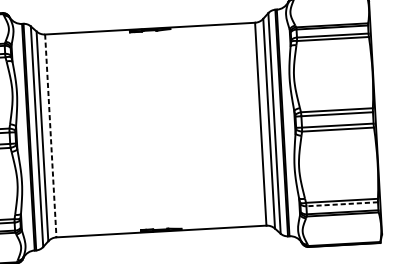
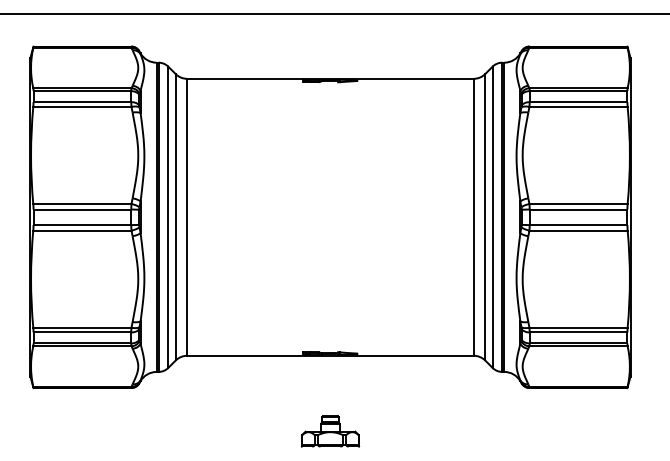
line: (51, 136) -> (187, 217), dashed -> solid
line: (342, 204) -> (578, 332), dashed -> solid

